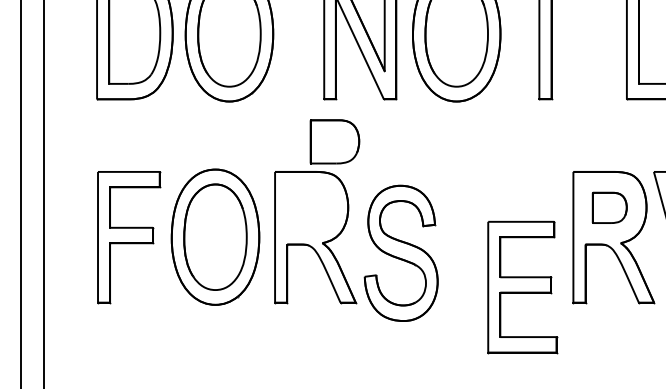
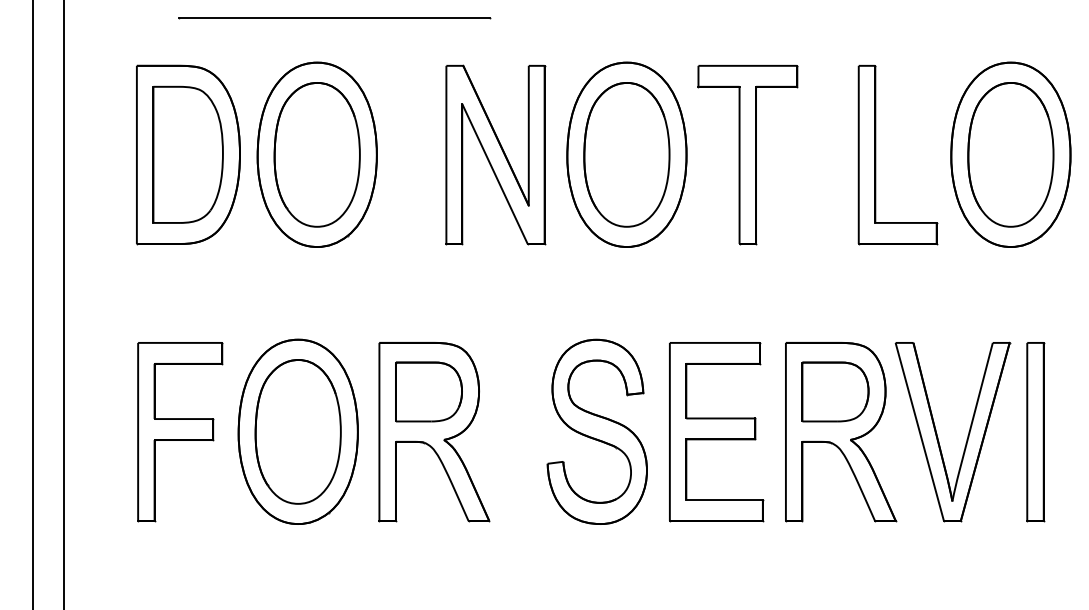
part: (334, 141) -> (428, 391), moved
part: (609, 207) -> (835, 391), size x1.43
part: (400, 253) -> (596, 431), moved
part: (522, 287) -> (716, 432), moved

